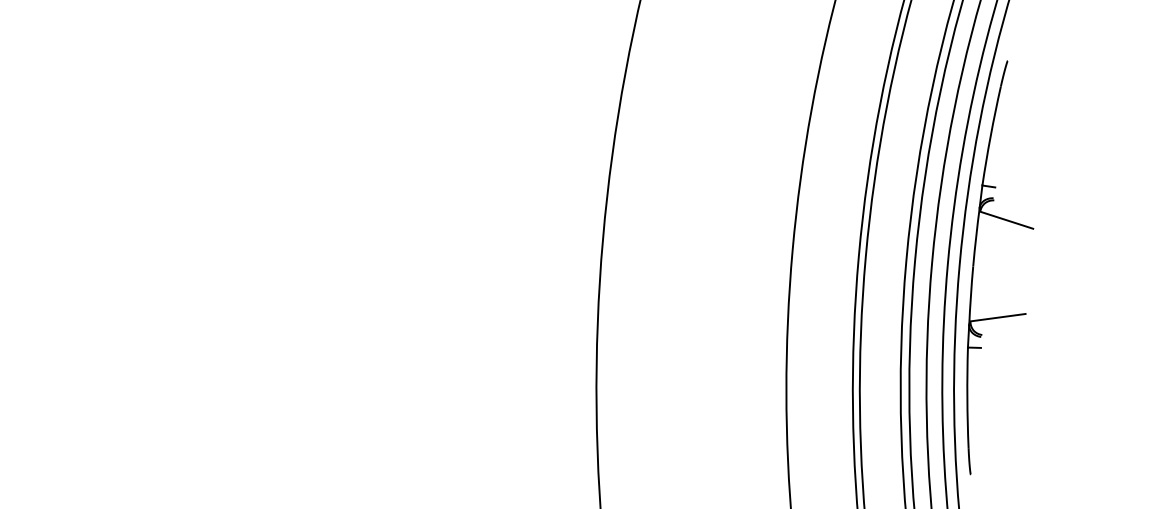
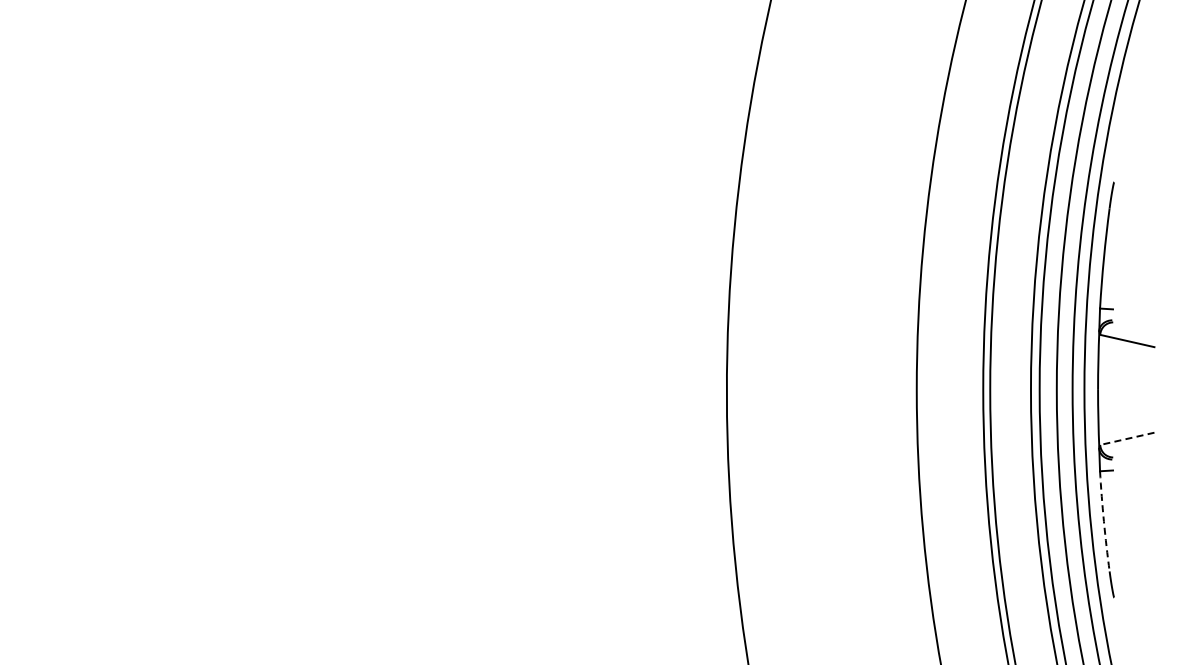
line: (998, 317) -> (1127, 438), solid -> dashed
arc: (966, 397) -> (1103, 521), solid -> dashed

